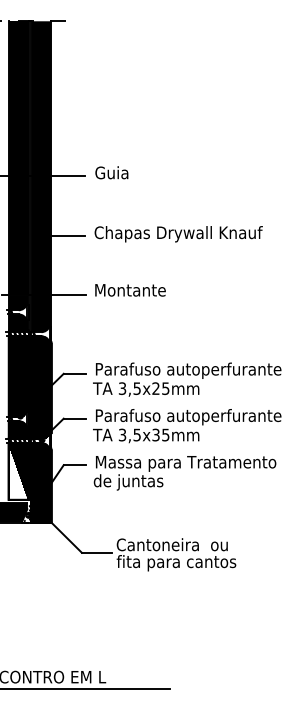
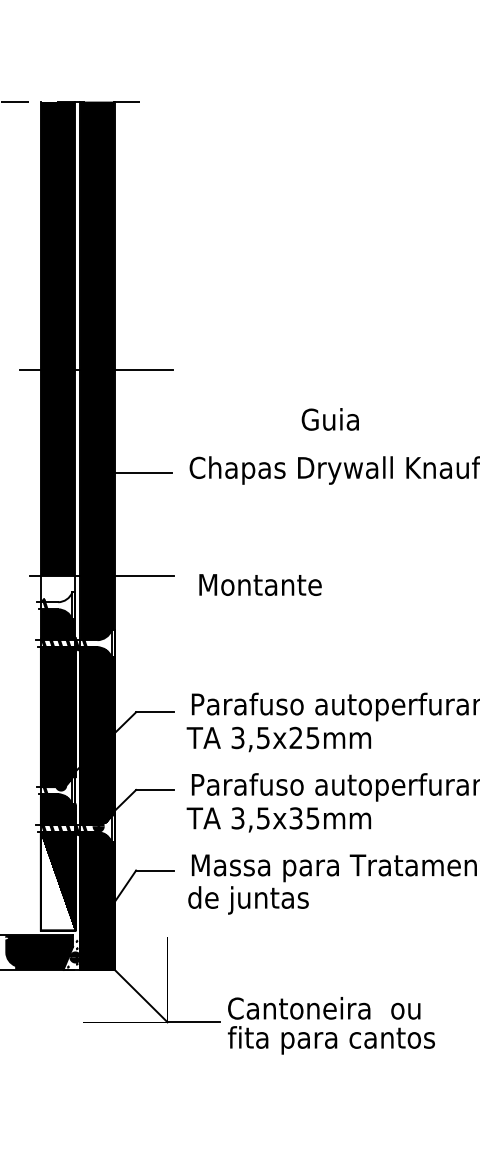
text: (111, 172) -> (329, 418), moved
text: (130, 290) -> (260, 585), moved
fill: (18, 302) -> (57, 588), removed

